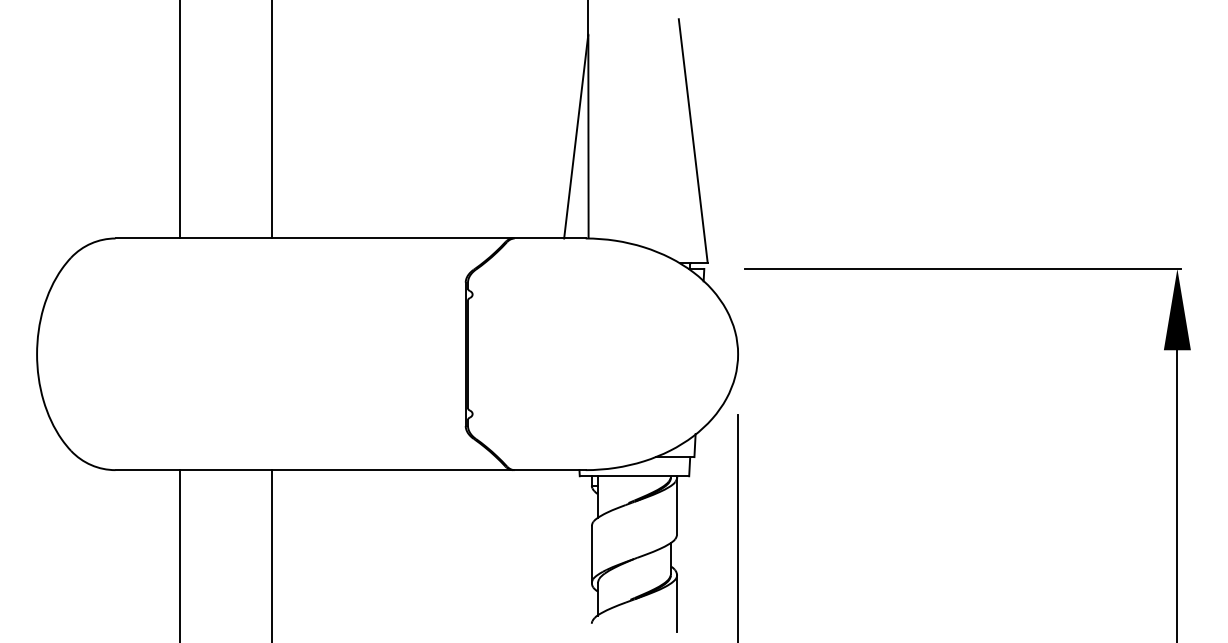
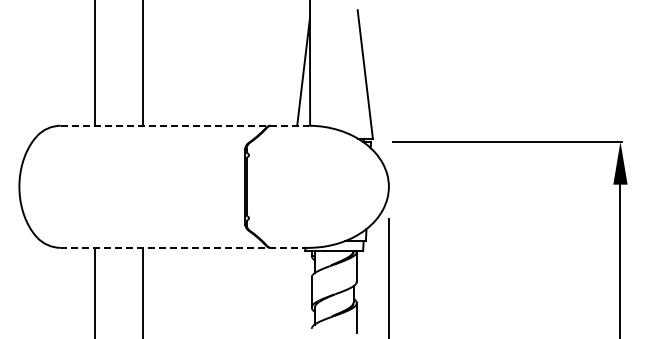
line: (350, 238) -> (184, 125), solid -> dashed
line: (350, 469) -> (184, 247), solid -> dashed

